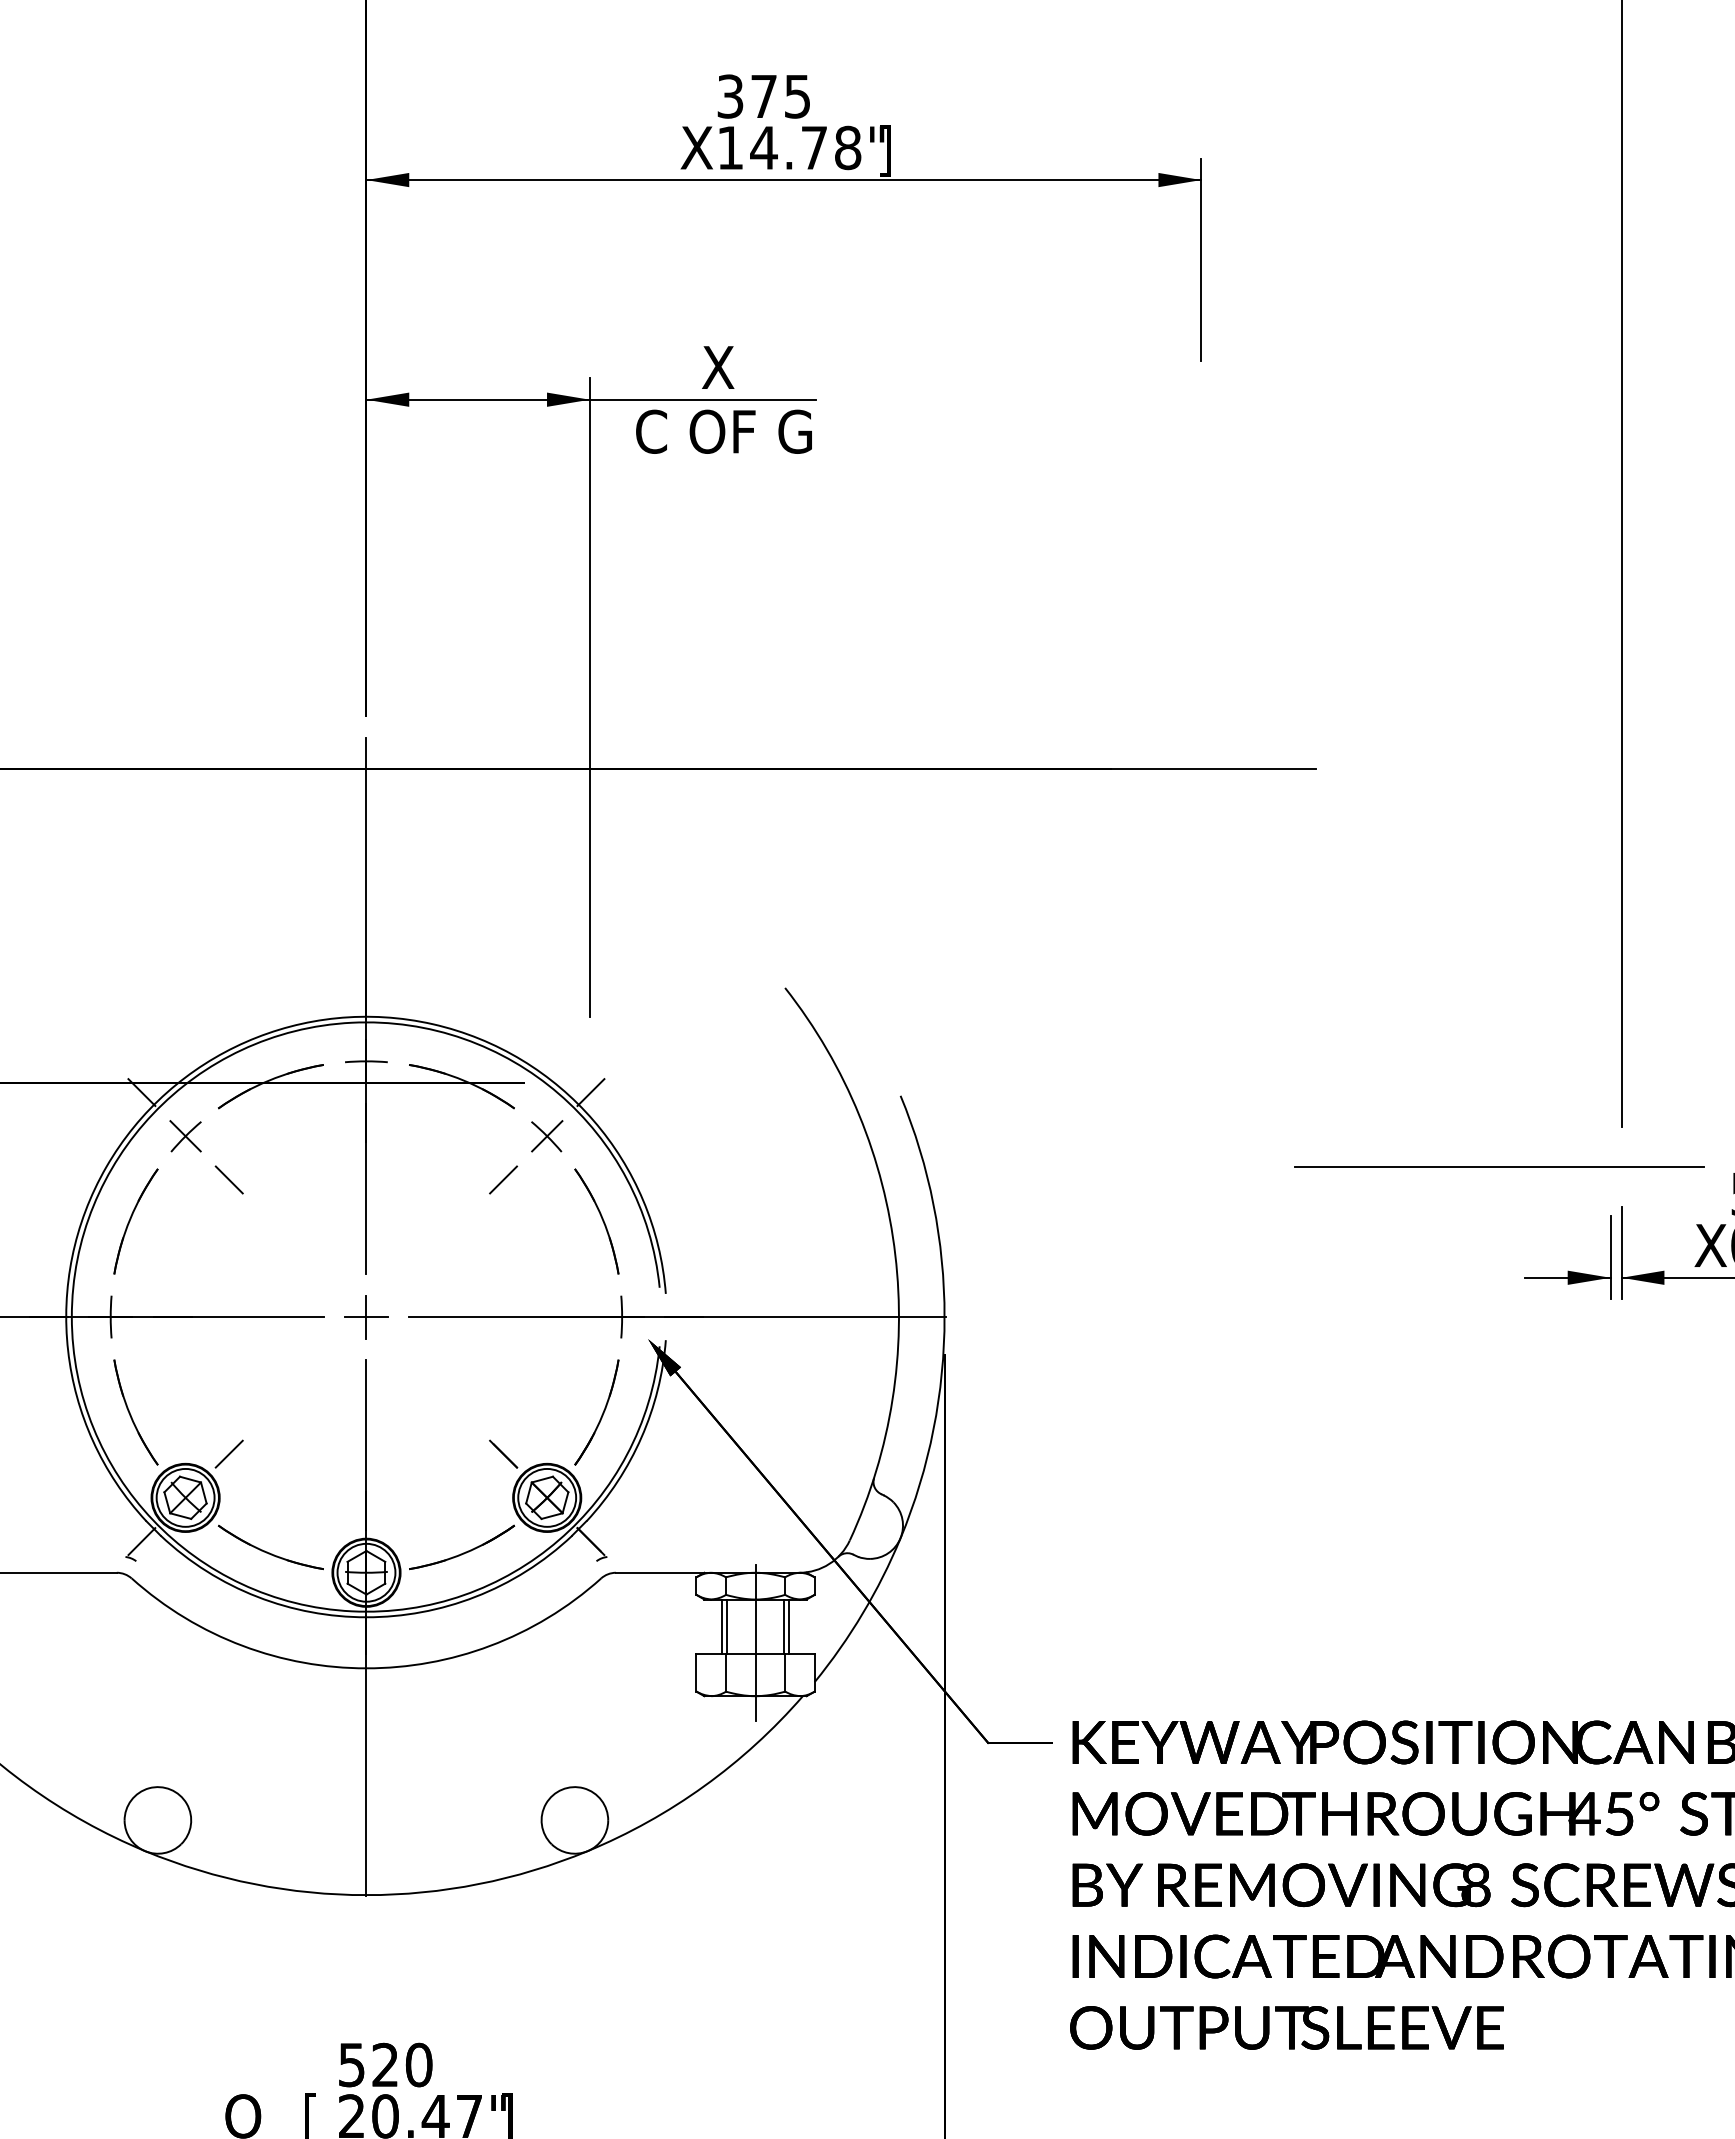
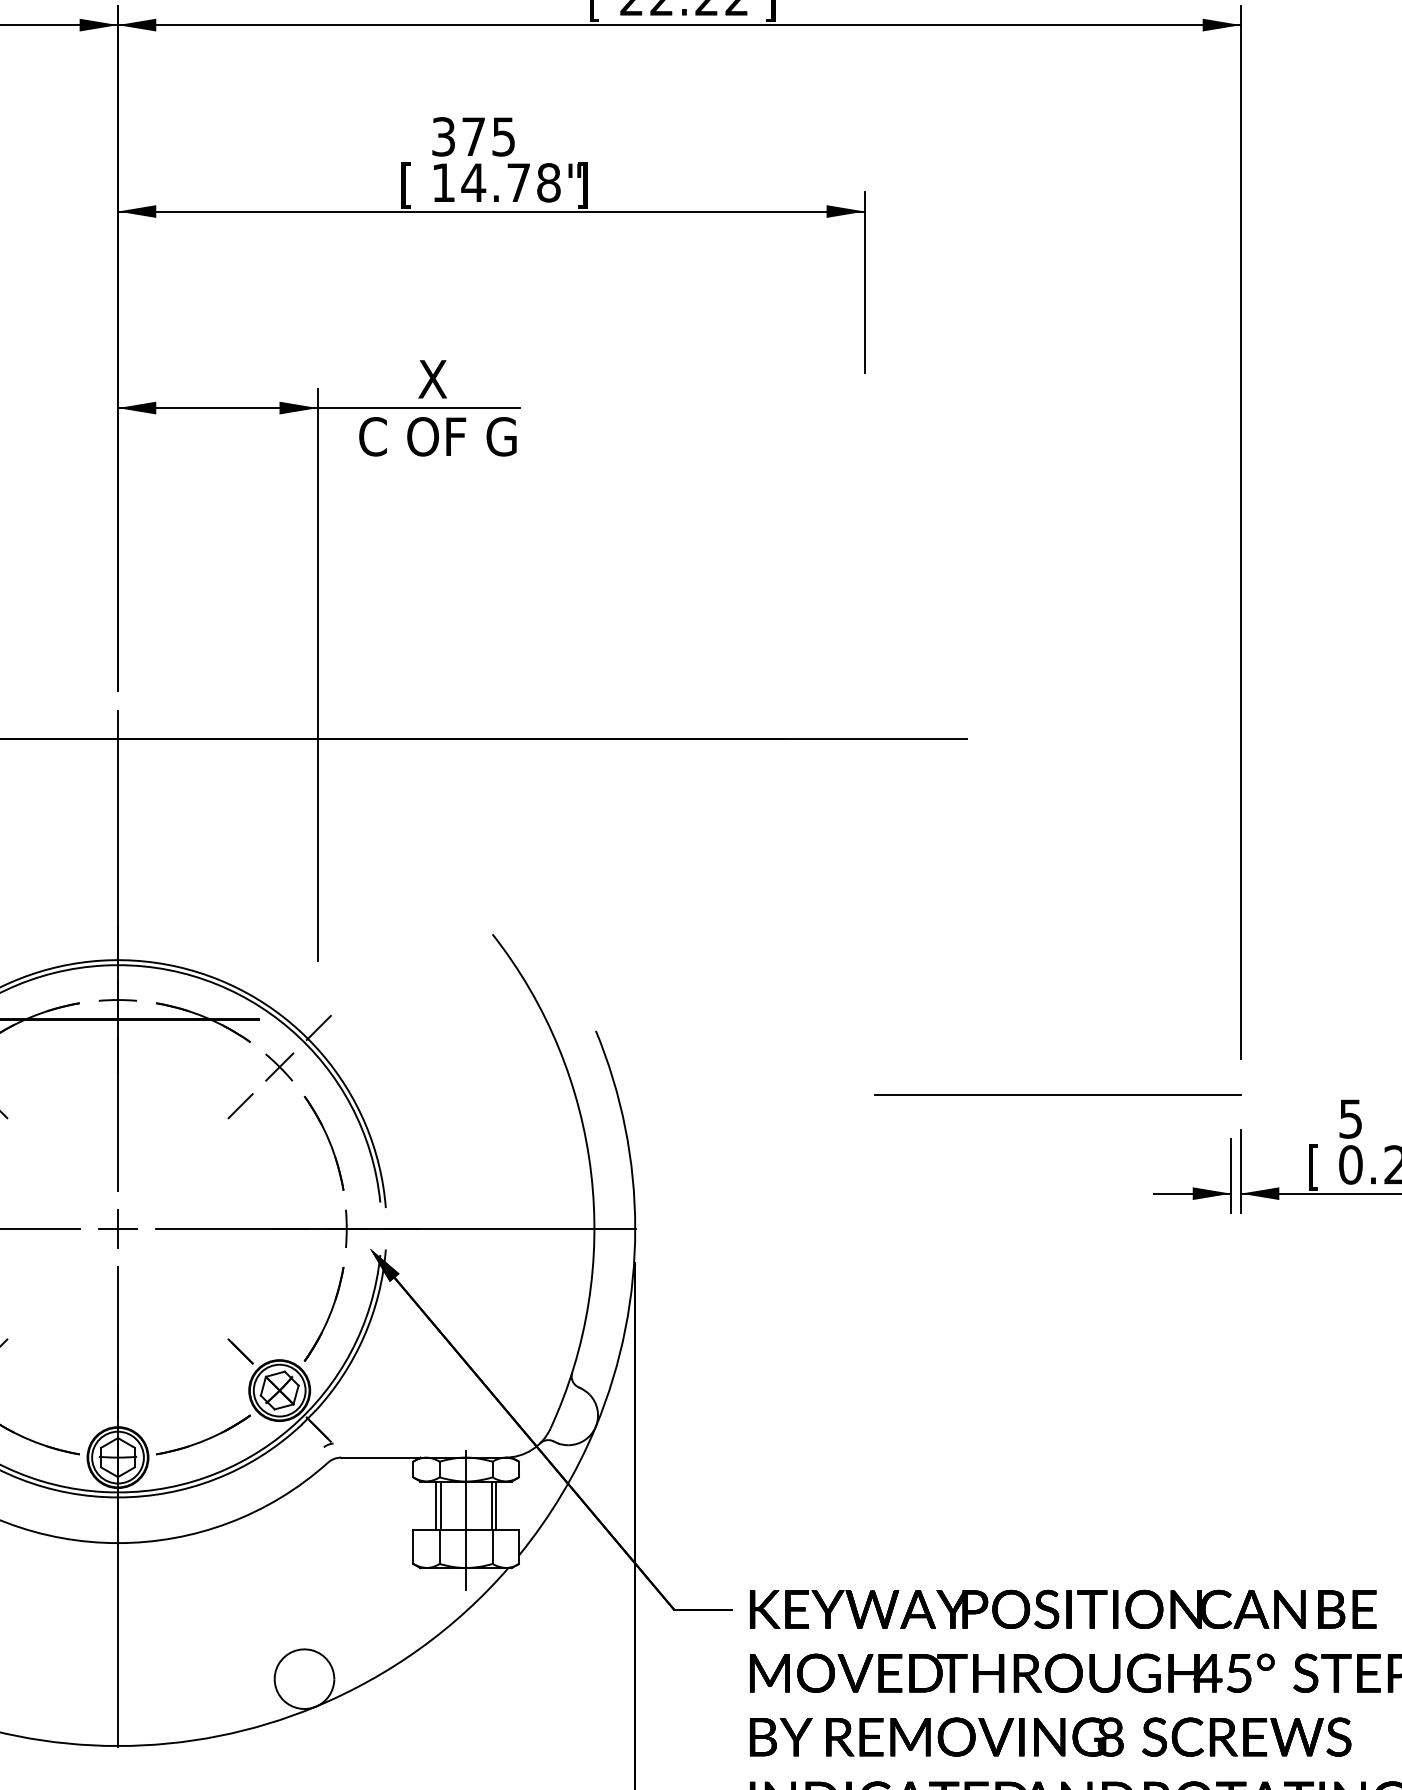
text: (696, 150) -> (413, 185), X -> [
line: (1499, 1166) -> (1058, 1094), moved
text: (1710, 1248) -> (1320, 1167), X -> [

